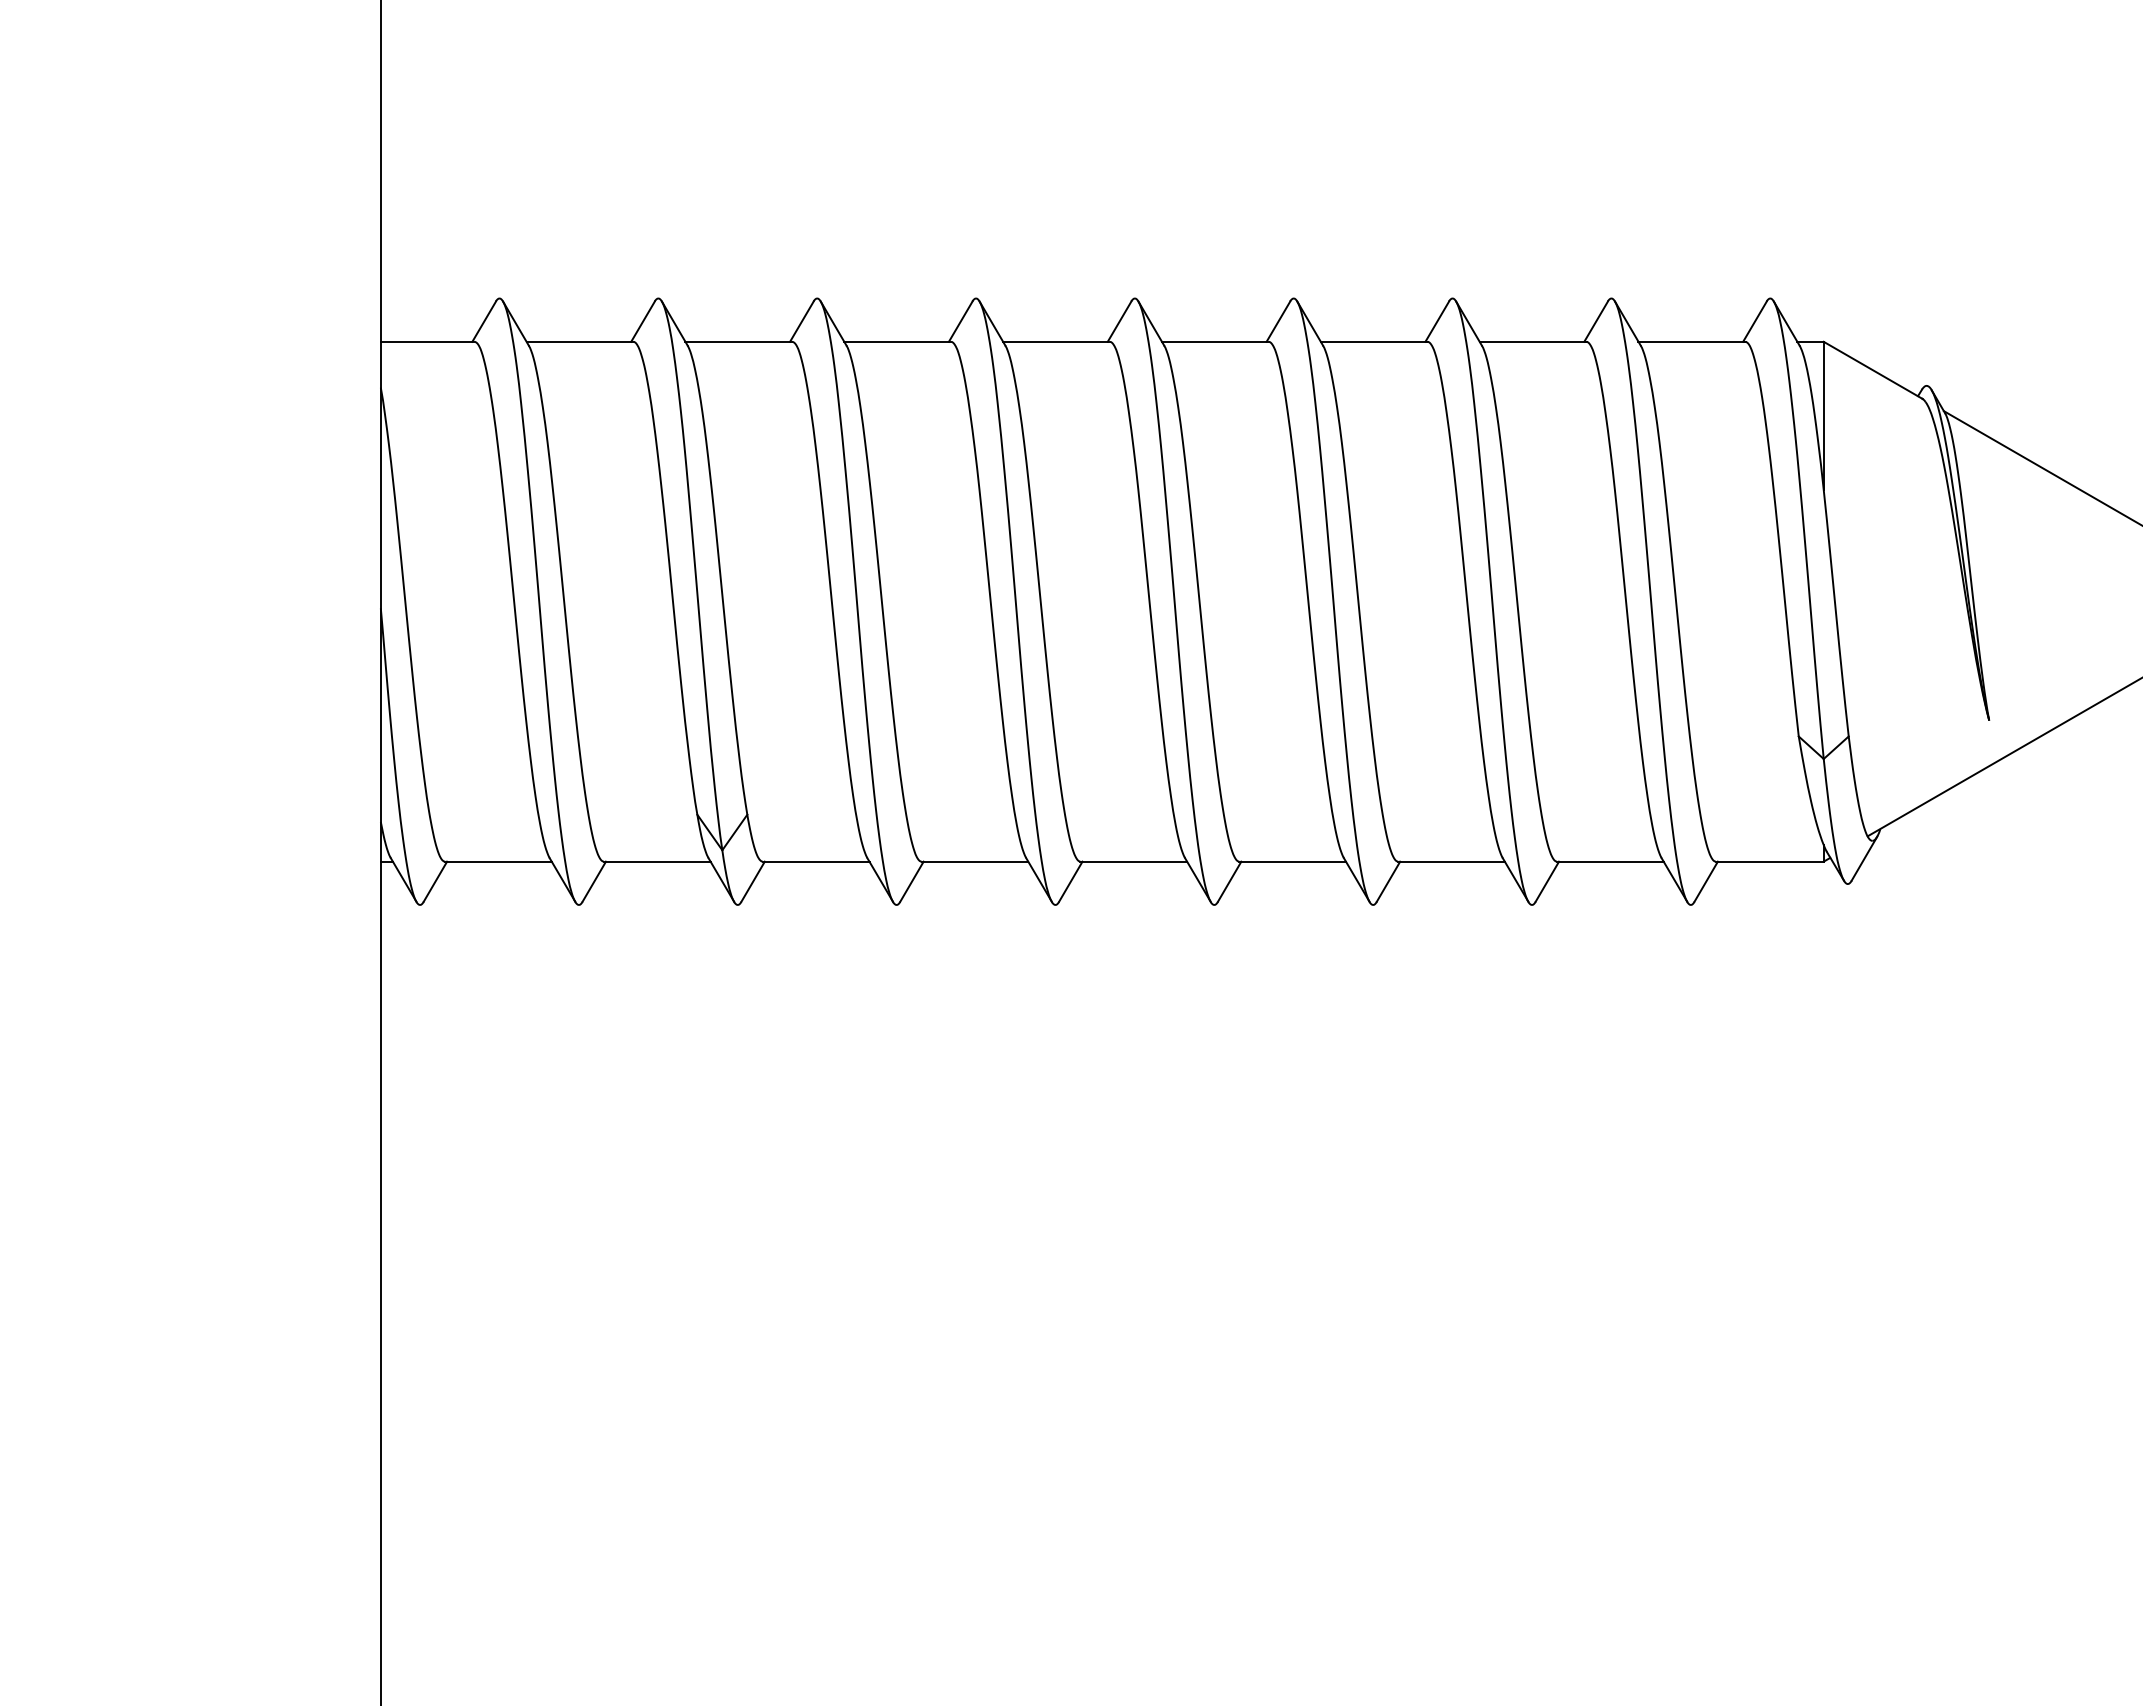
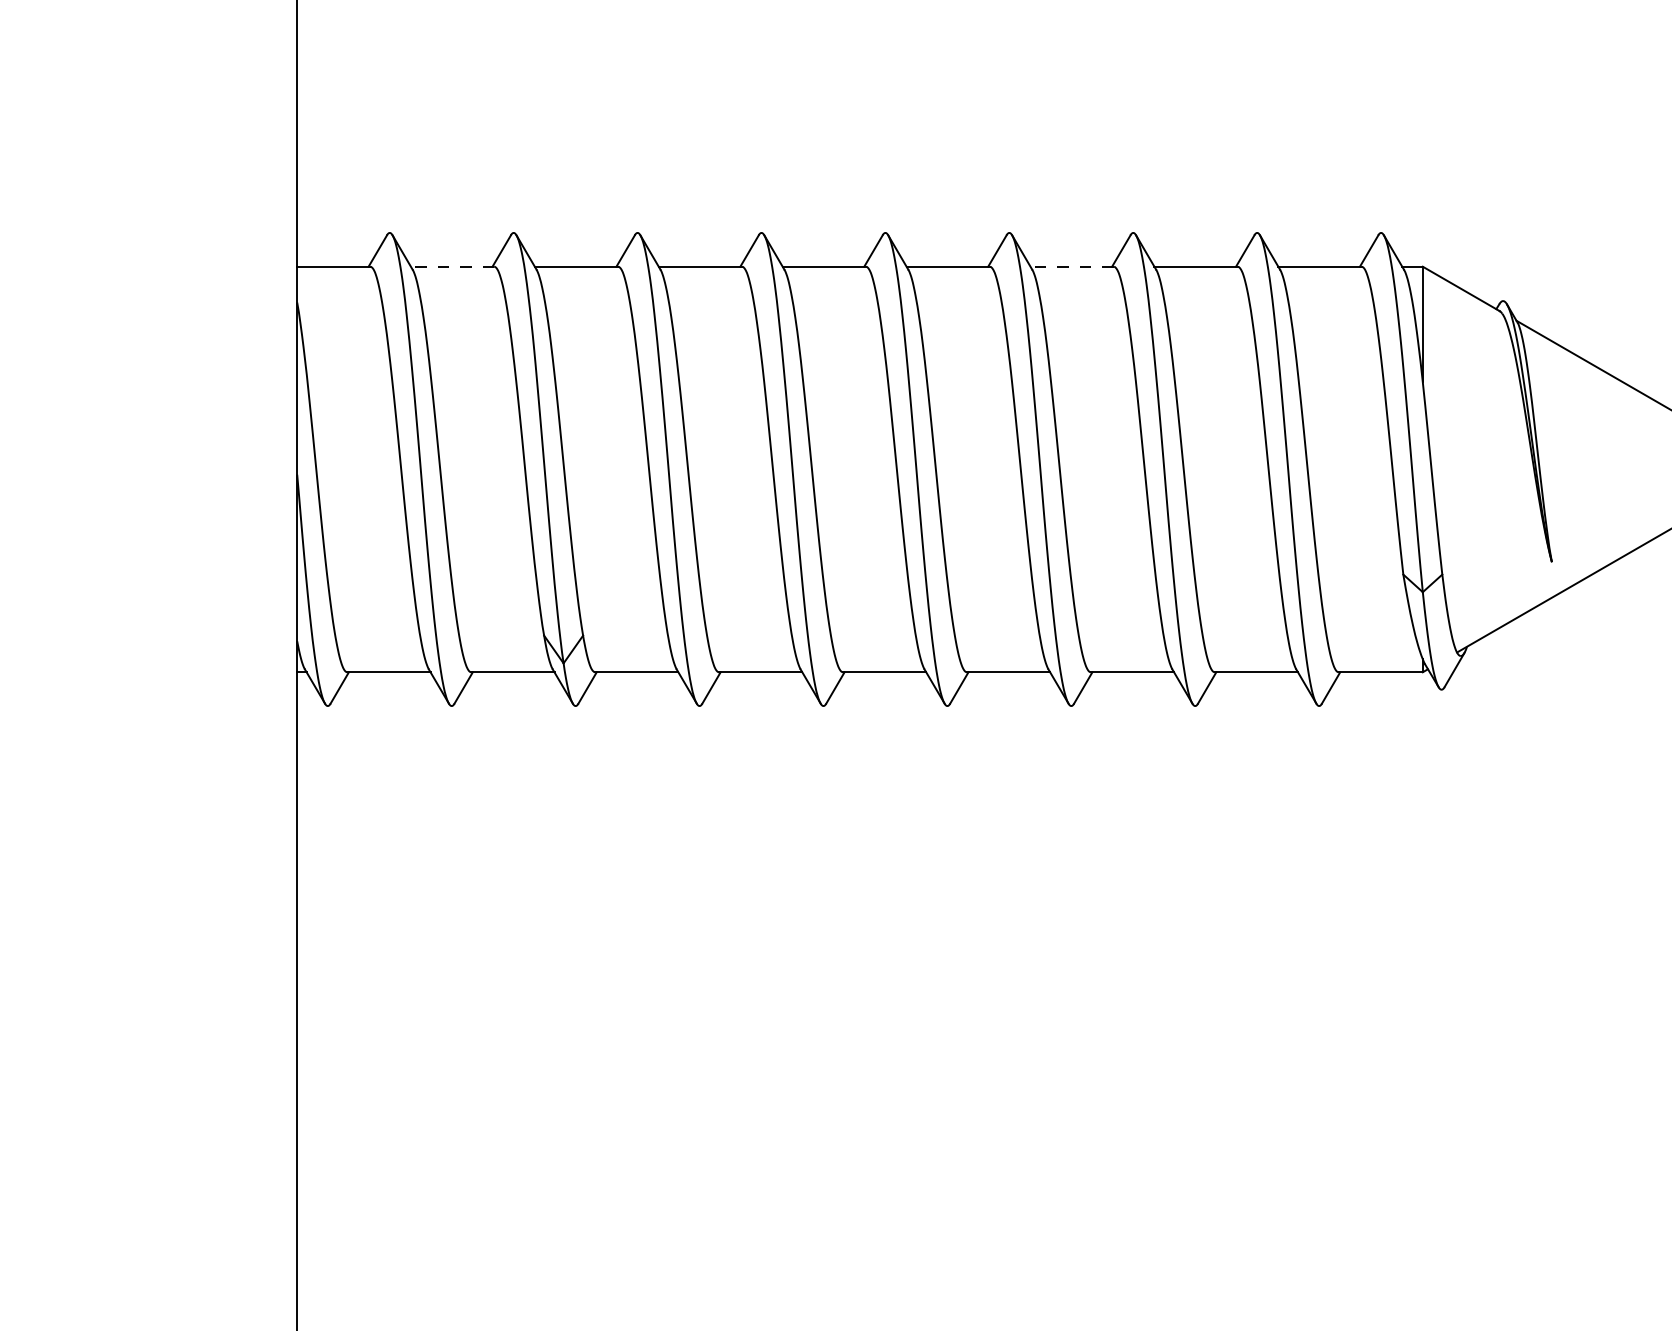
line: (579, 341) -> (452, 266), solid -> dashed
line: (1373, 341) -> (1071, 266), solid -> dashed

